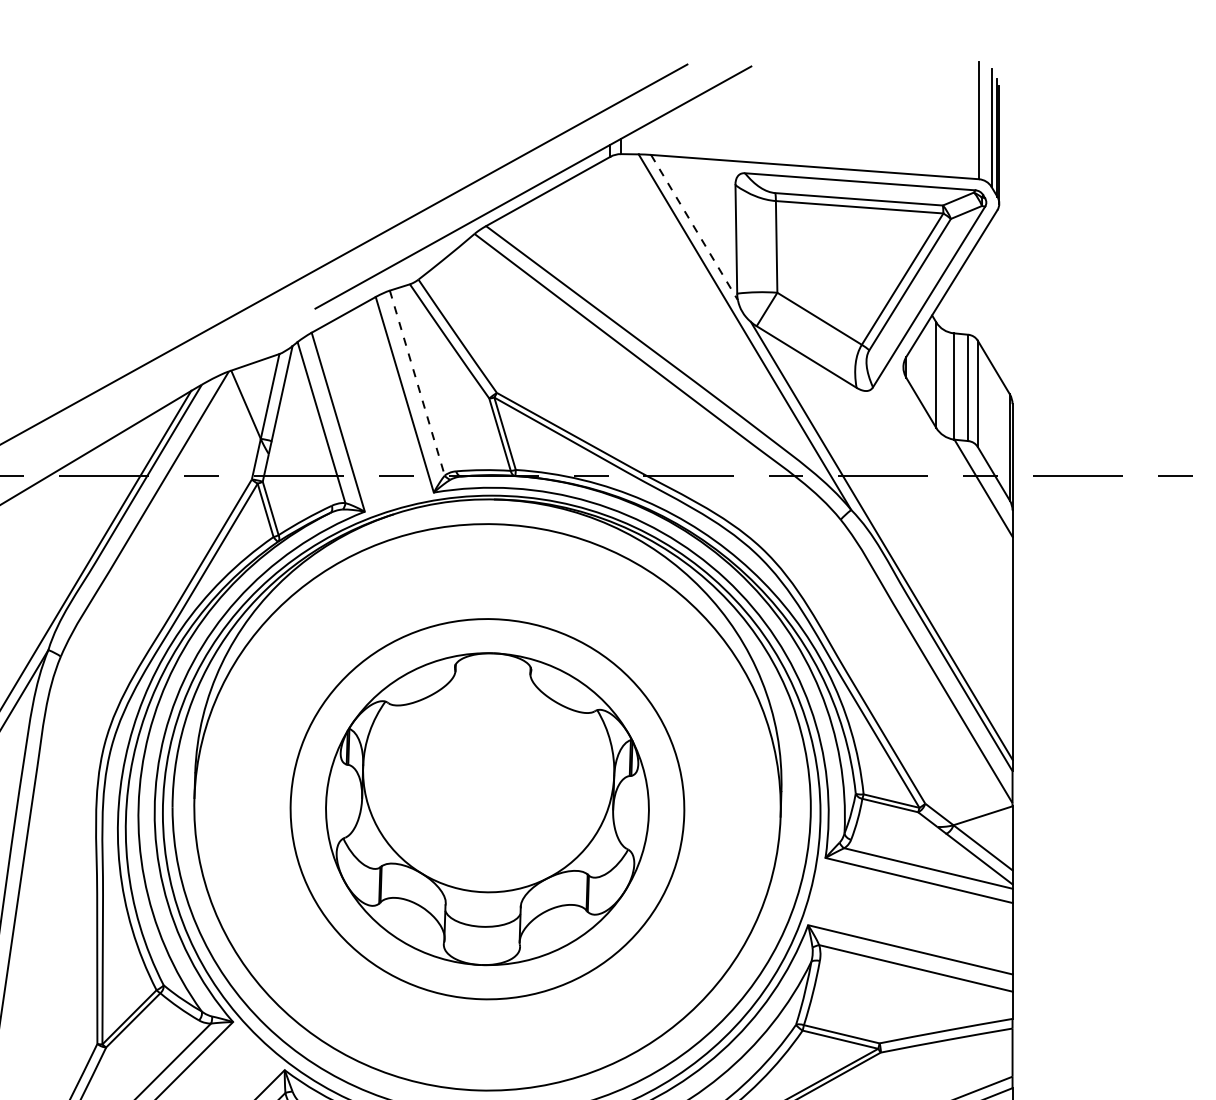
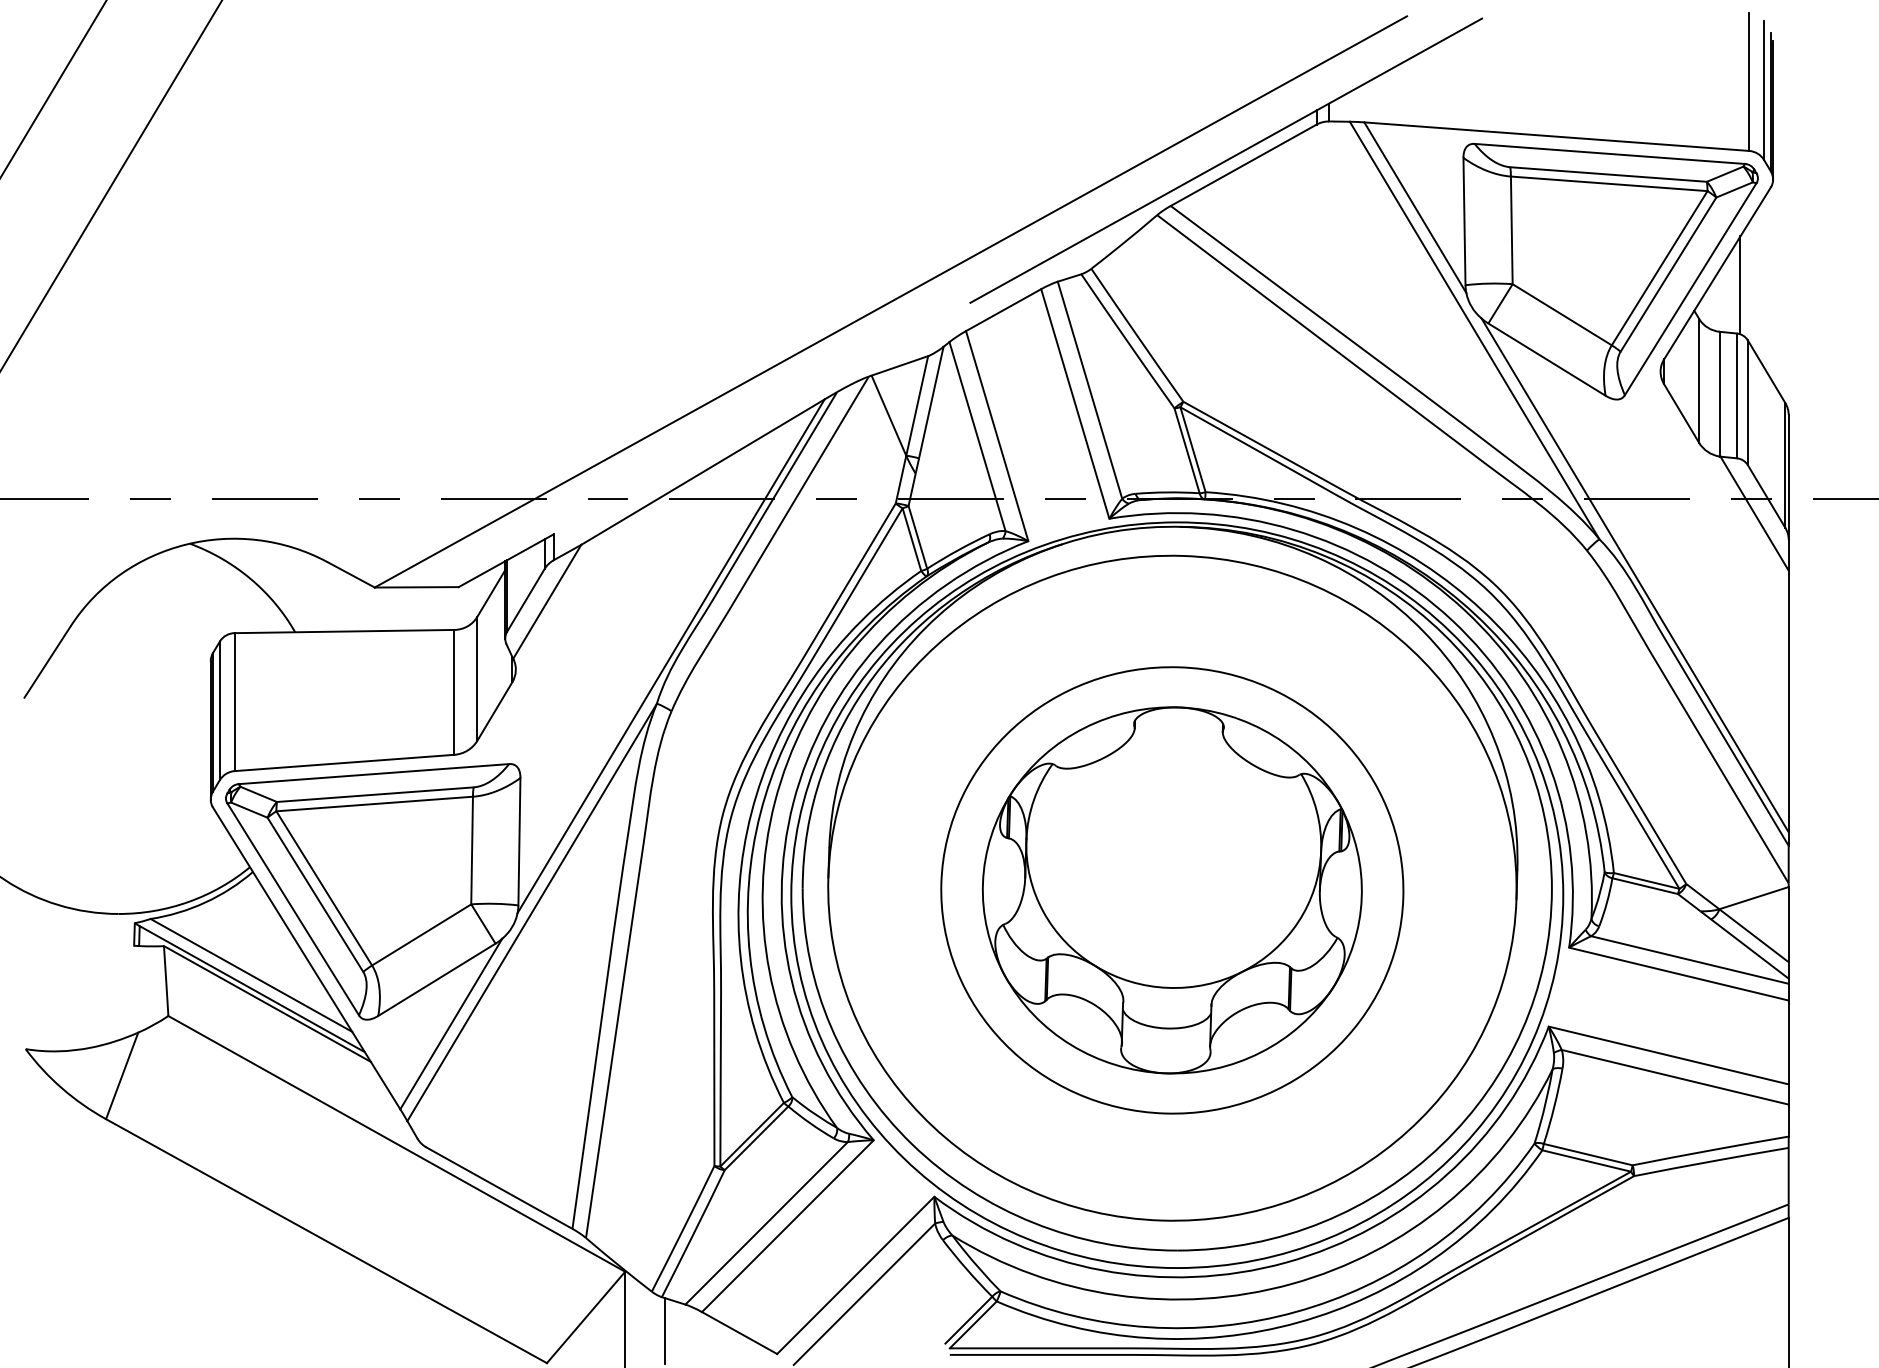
line: (694, 228) -> (1415, 208), dashed -> solid
line: (971, 293) -> (1740, 285), added
line: (417, 383) -> (1090, 390), dashed -> solid

